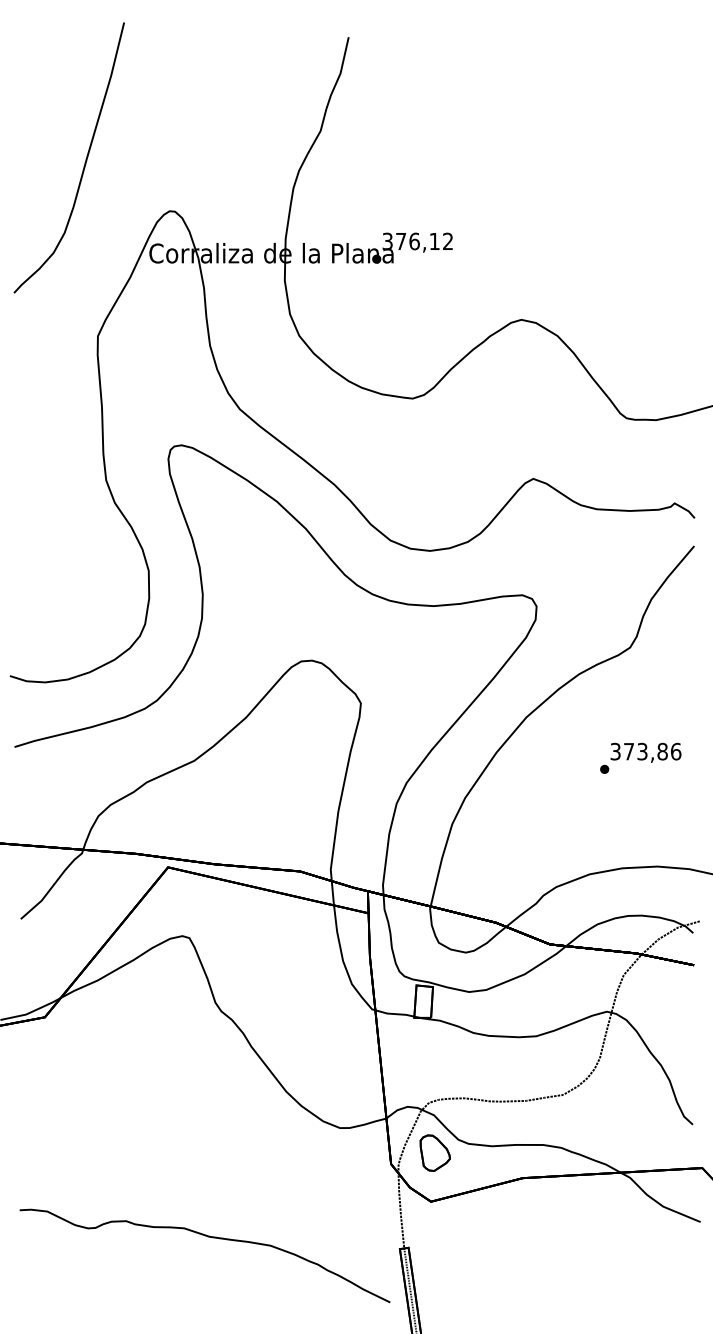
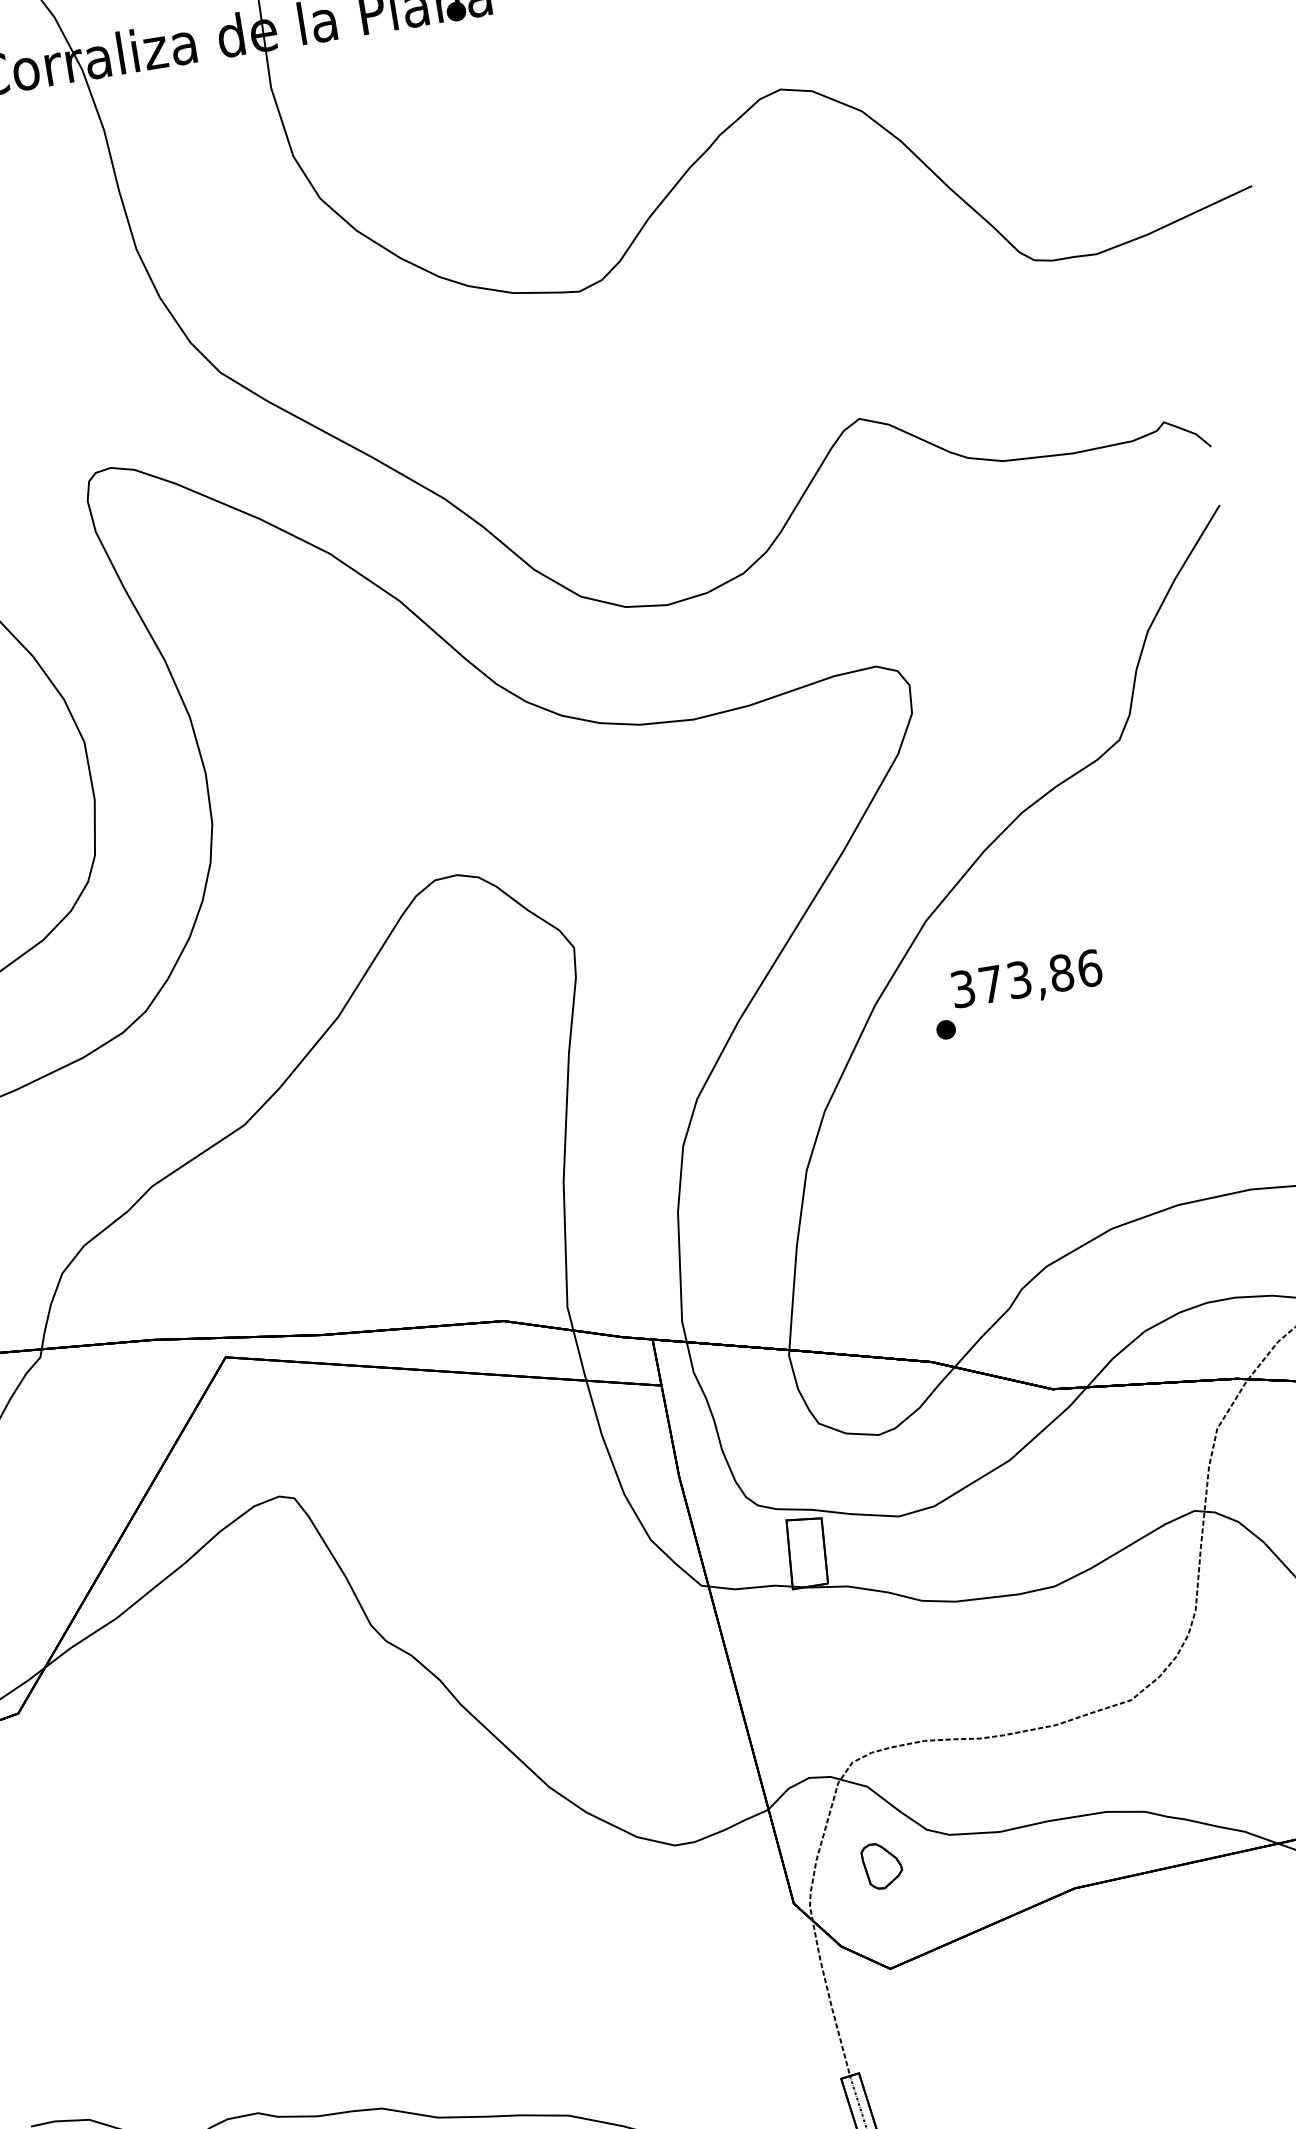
text: (640, 757) -> (1017, 992), moved
part: (434, 1152) -> (880, 1864), size x0.6

